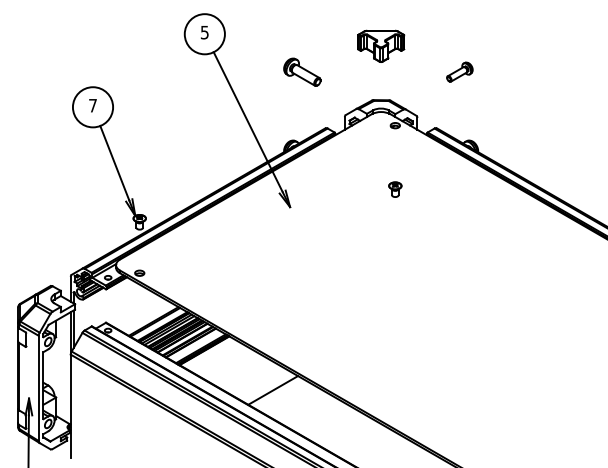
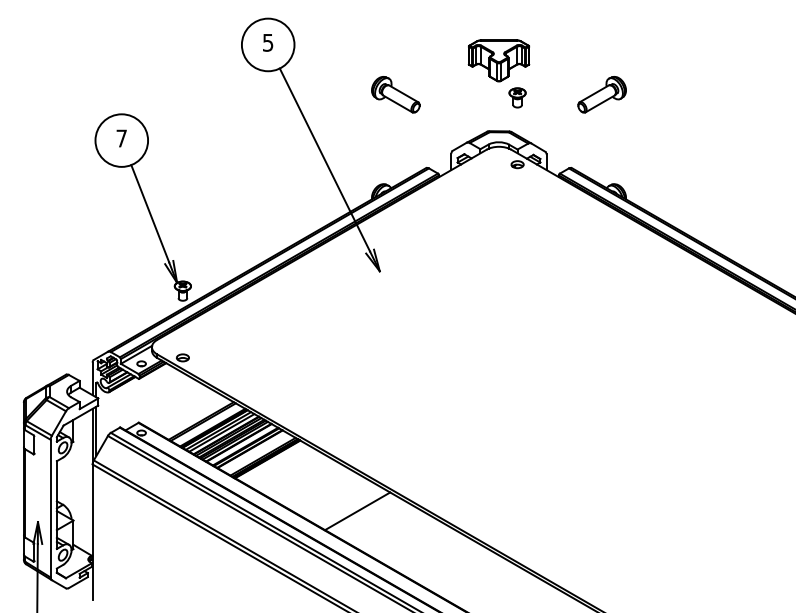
part: (459, 71) -> (601, 93), size x1.43
part: (395, 189) -> (517, 97), moved

